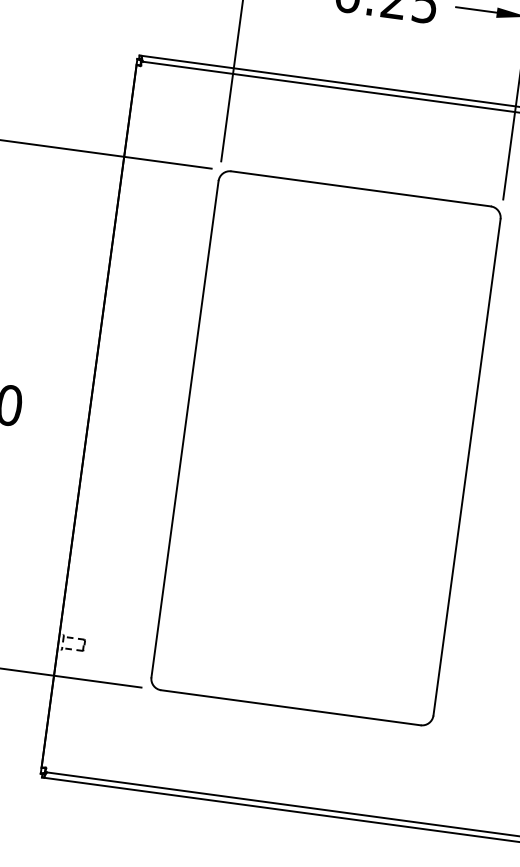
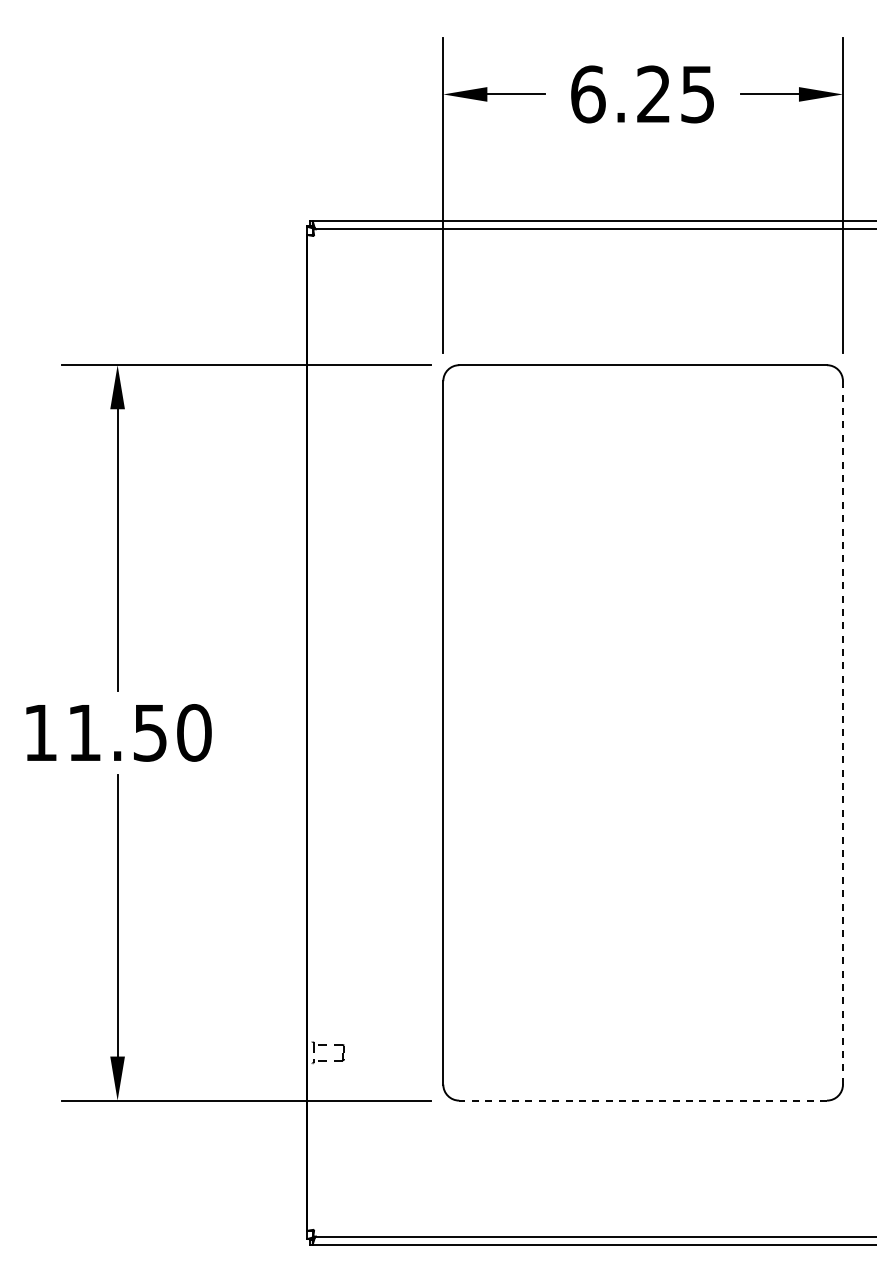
line: (466, 467) -> (842, 732), solid -> dashed
line: (291, 707) -> (643, 1100), solid -> dashed

